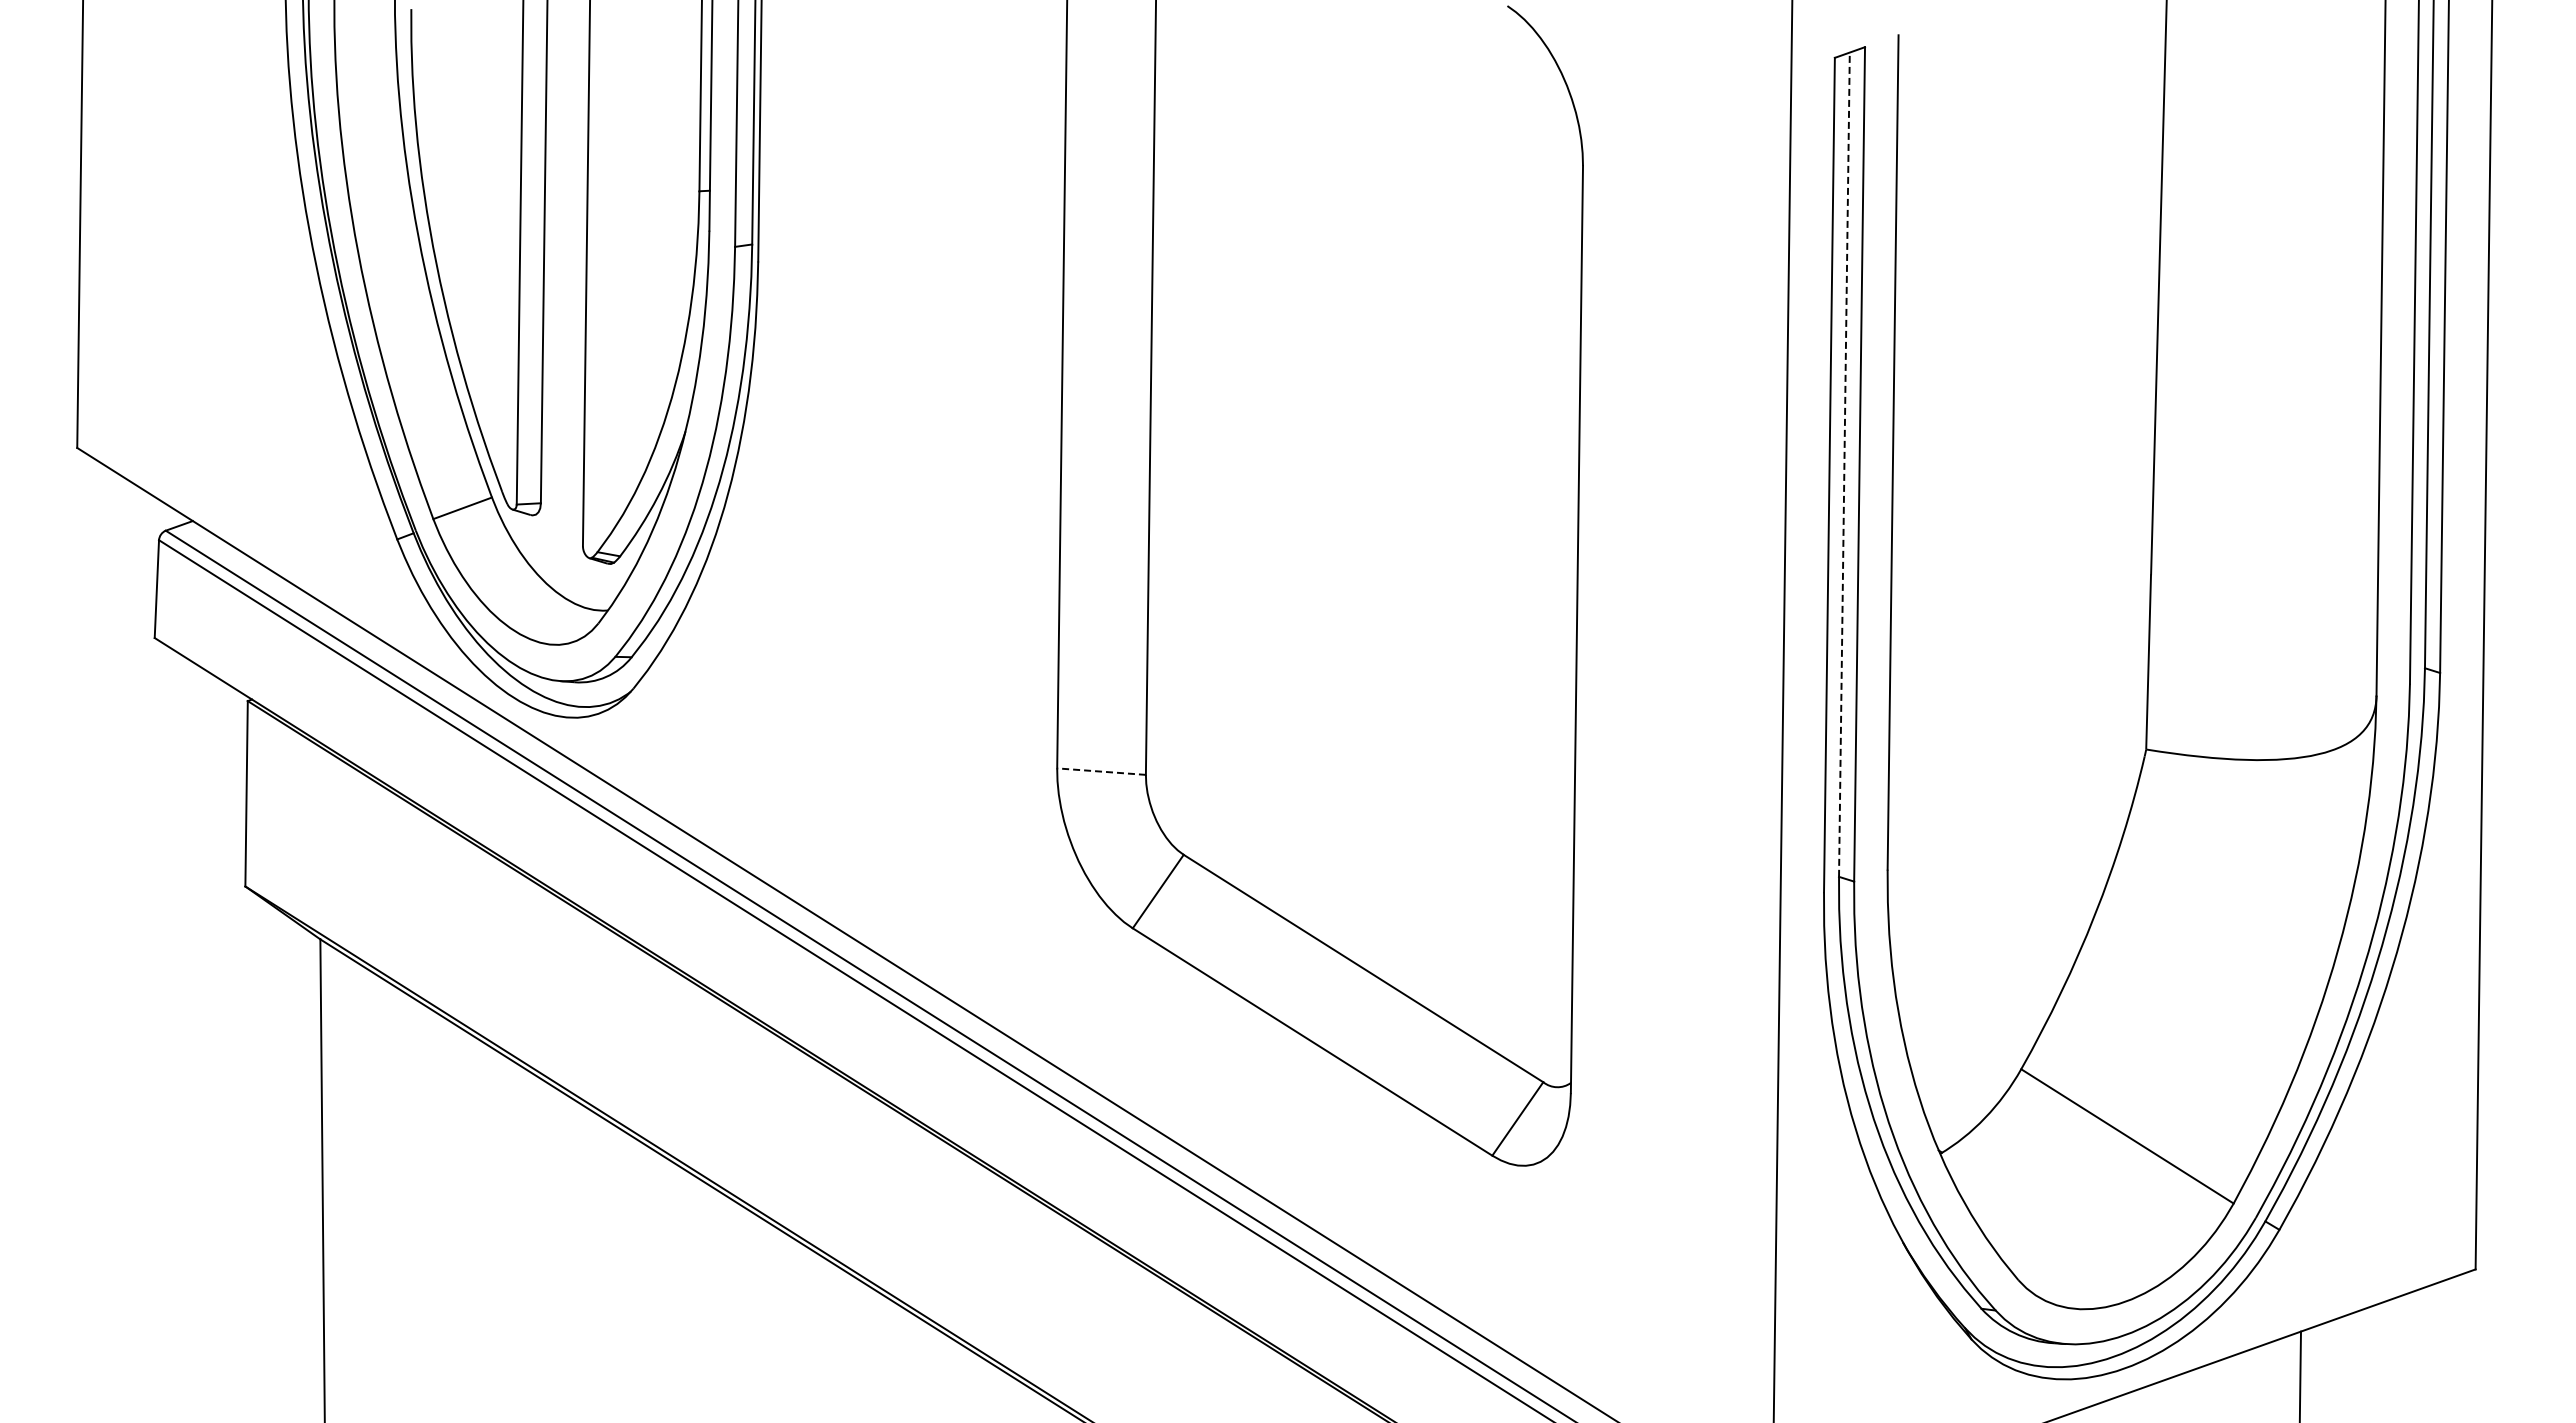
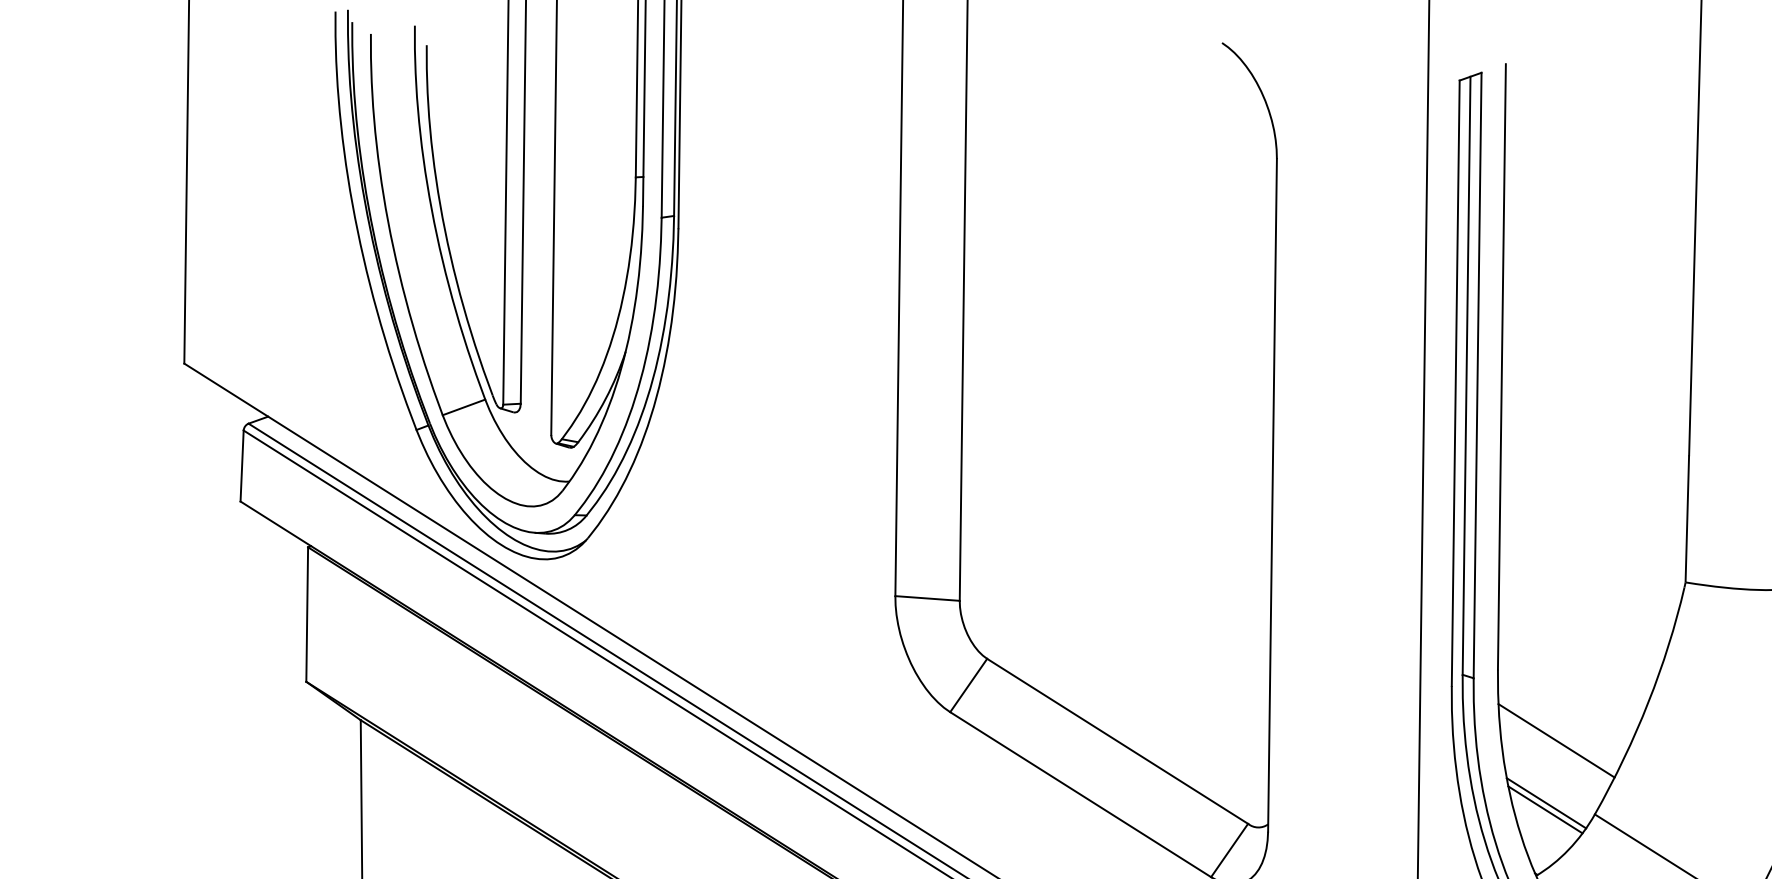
line: (1844, 464) -> (1466, 375), dashed -> solid
line: (1101, 771) -> (927, 598), dashed -> solid
line: (1968, 967) -> (1556, 740), added
line: (1954, 1053) -> (1546, 802), added
line: (1952, 1062) -> (1545, 809), added

